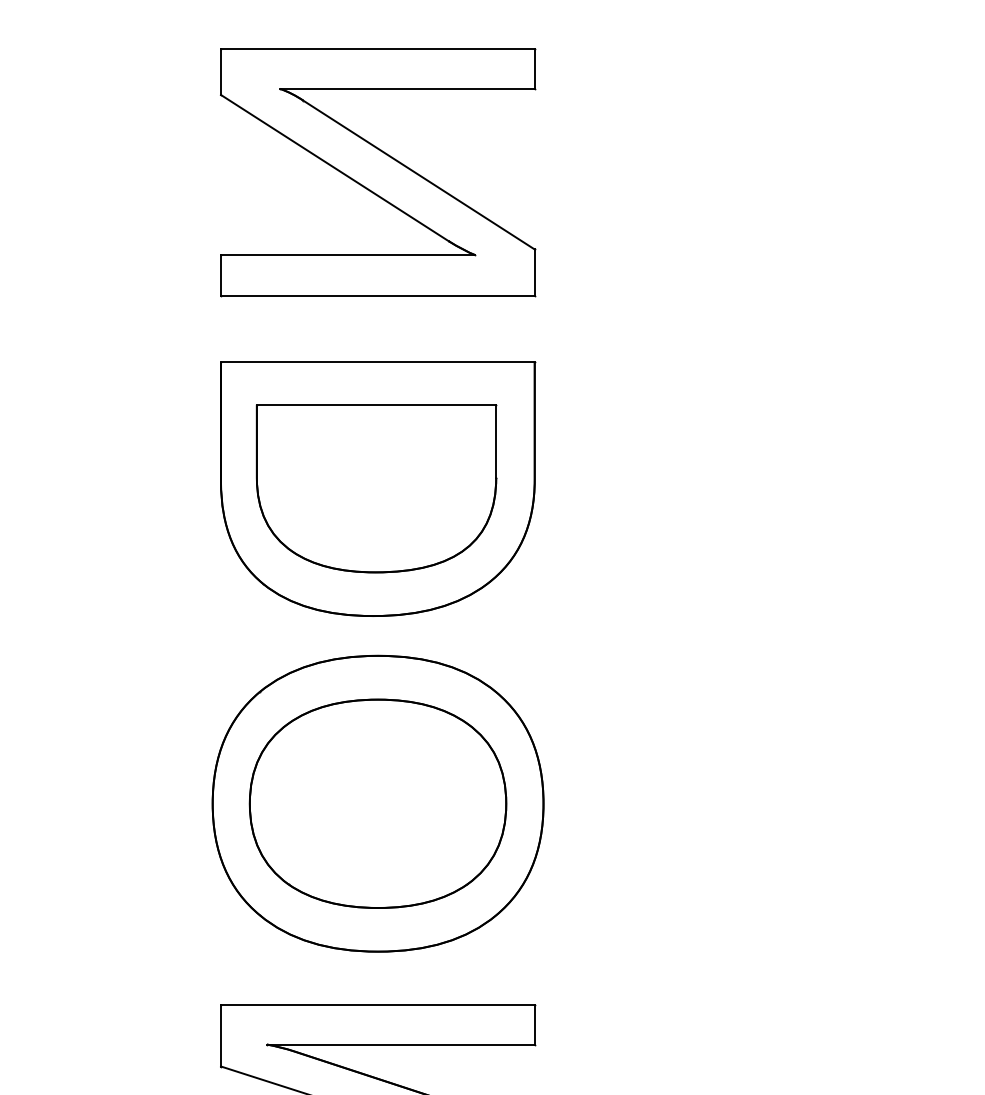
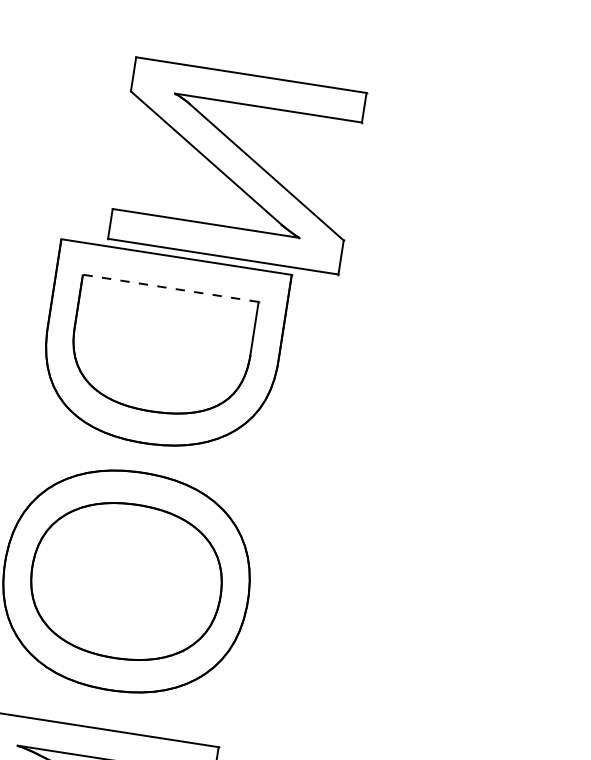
part: (378, 172) -> (237, 166), moved
line: (376, 404) -> (170, 288), solid -> dashed

